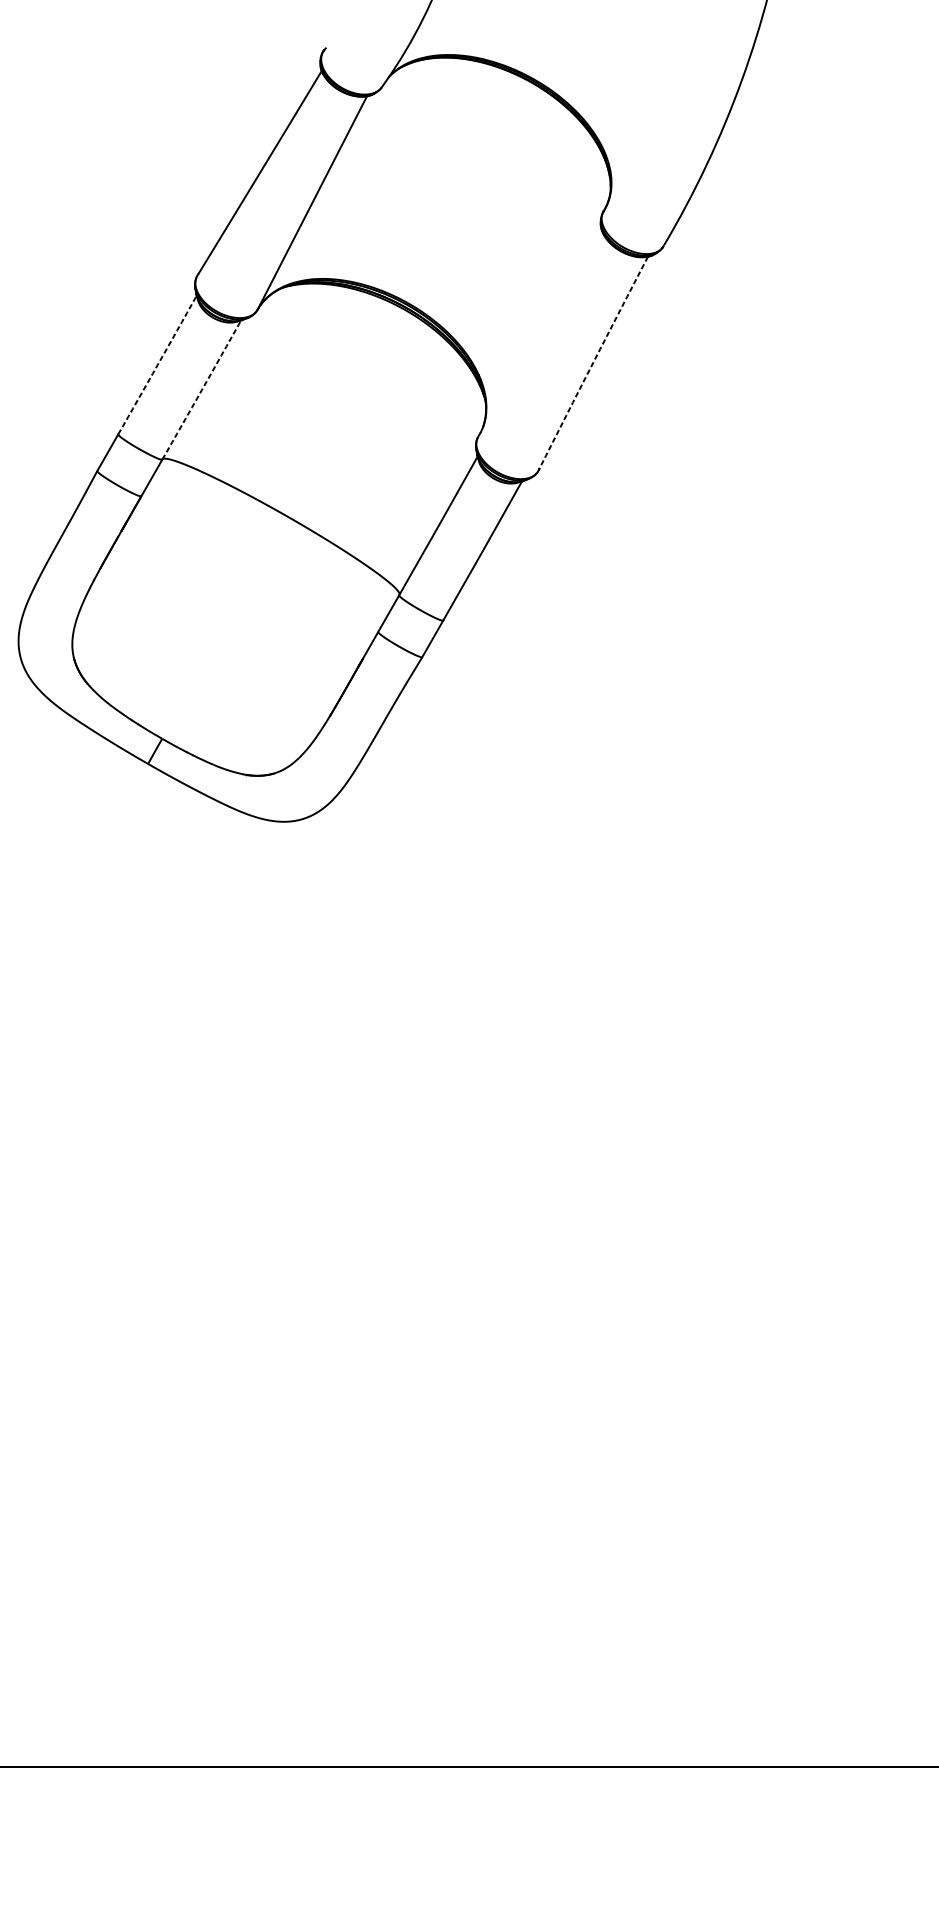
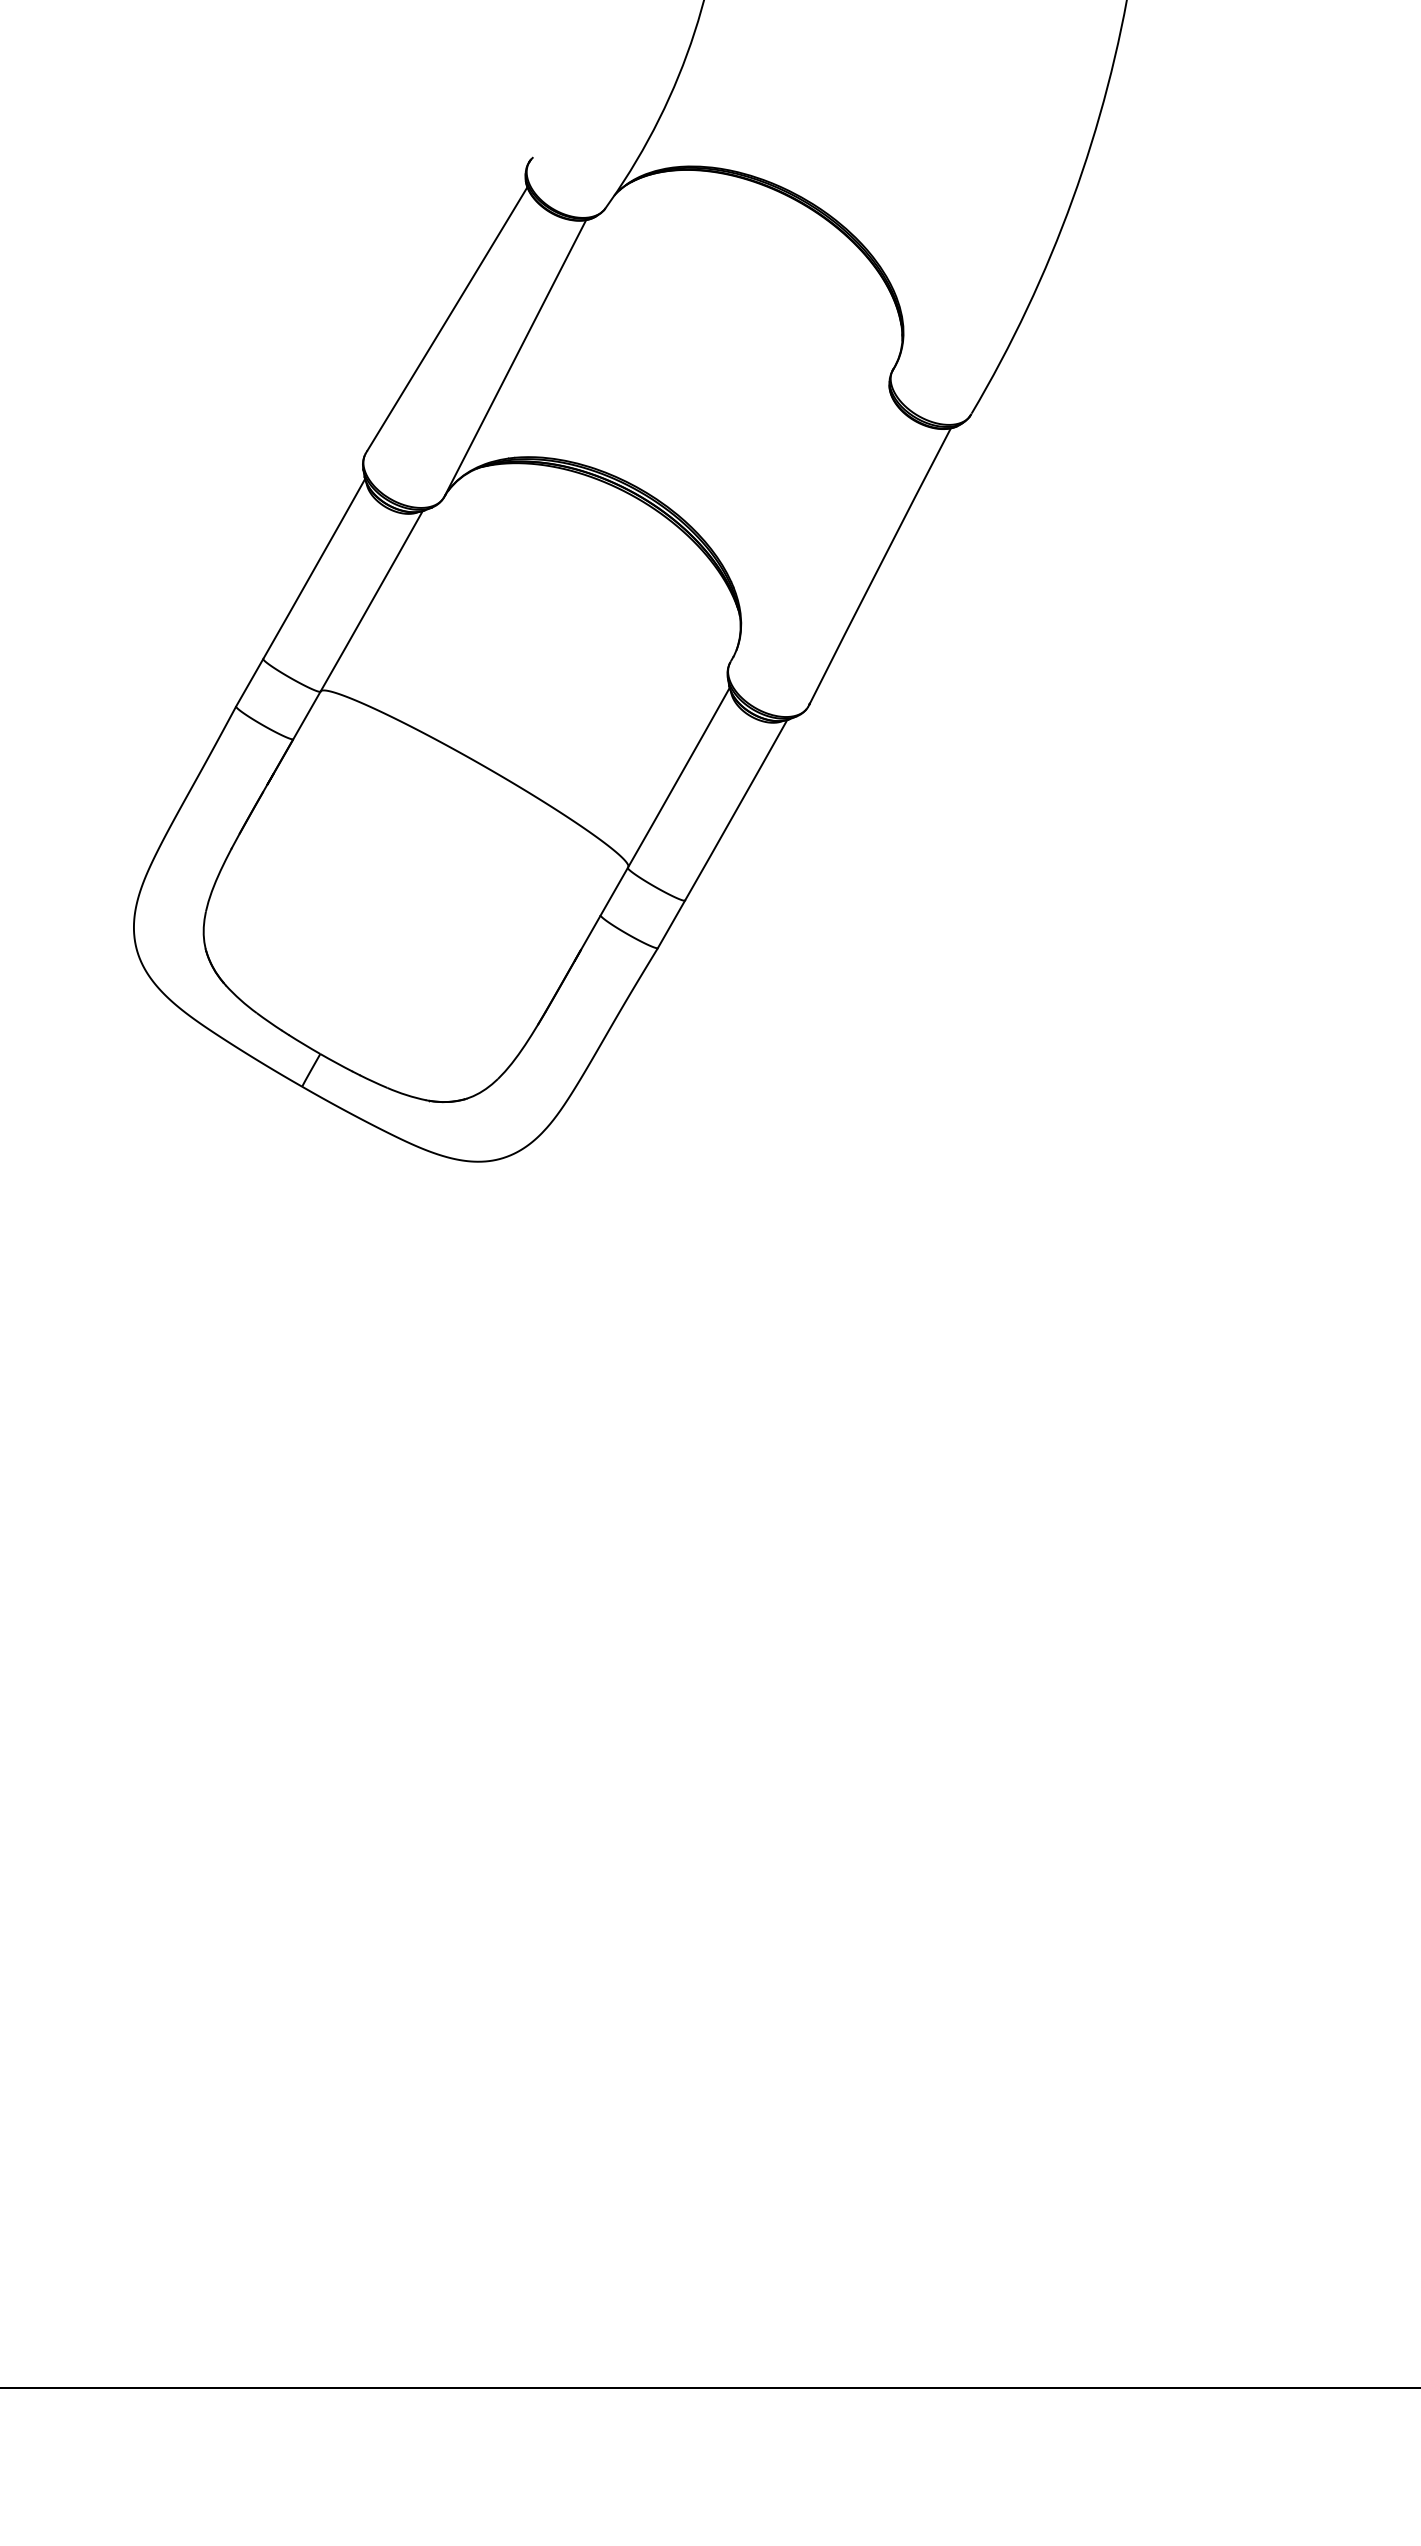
arc: (593, 362) -> (879, 565), dashed -> solid
arc: (157, 365) -> (314, 569), dashed -> solid
arc: (201, 390) -> (371, 601), dashed -> solid

